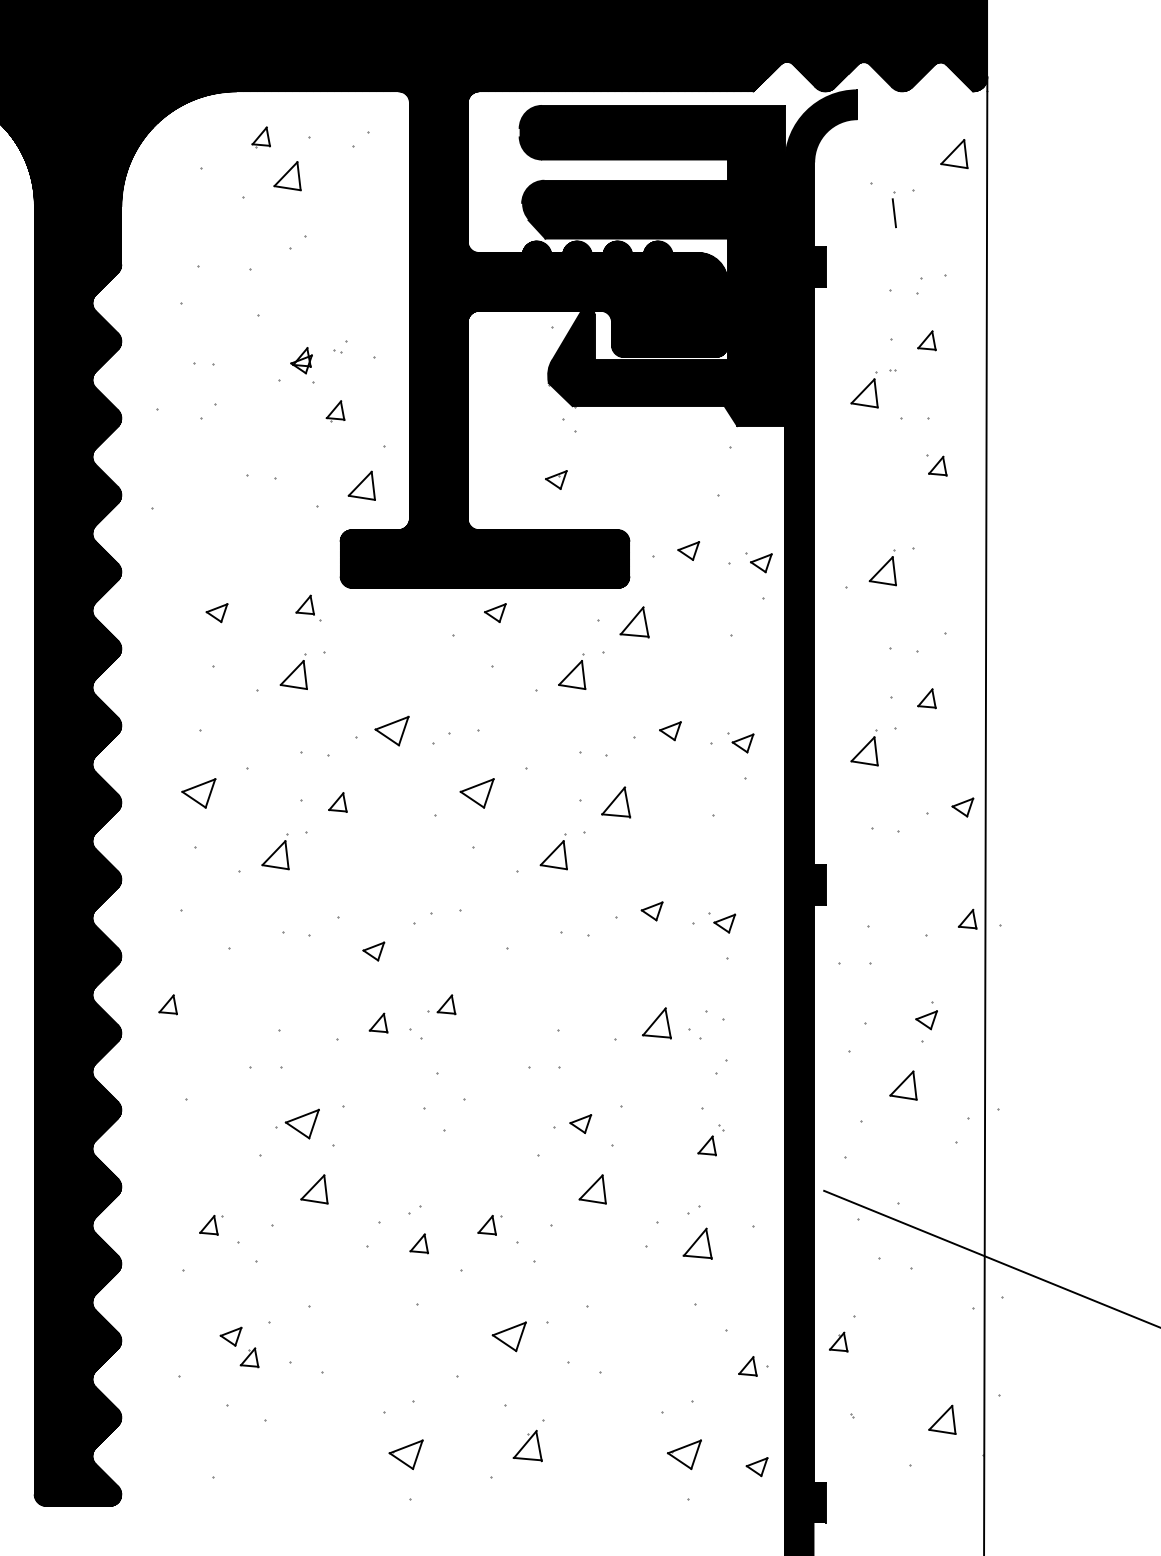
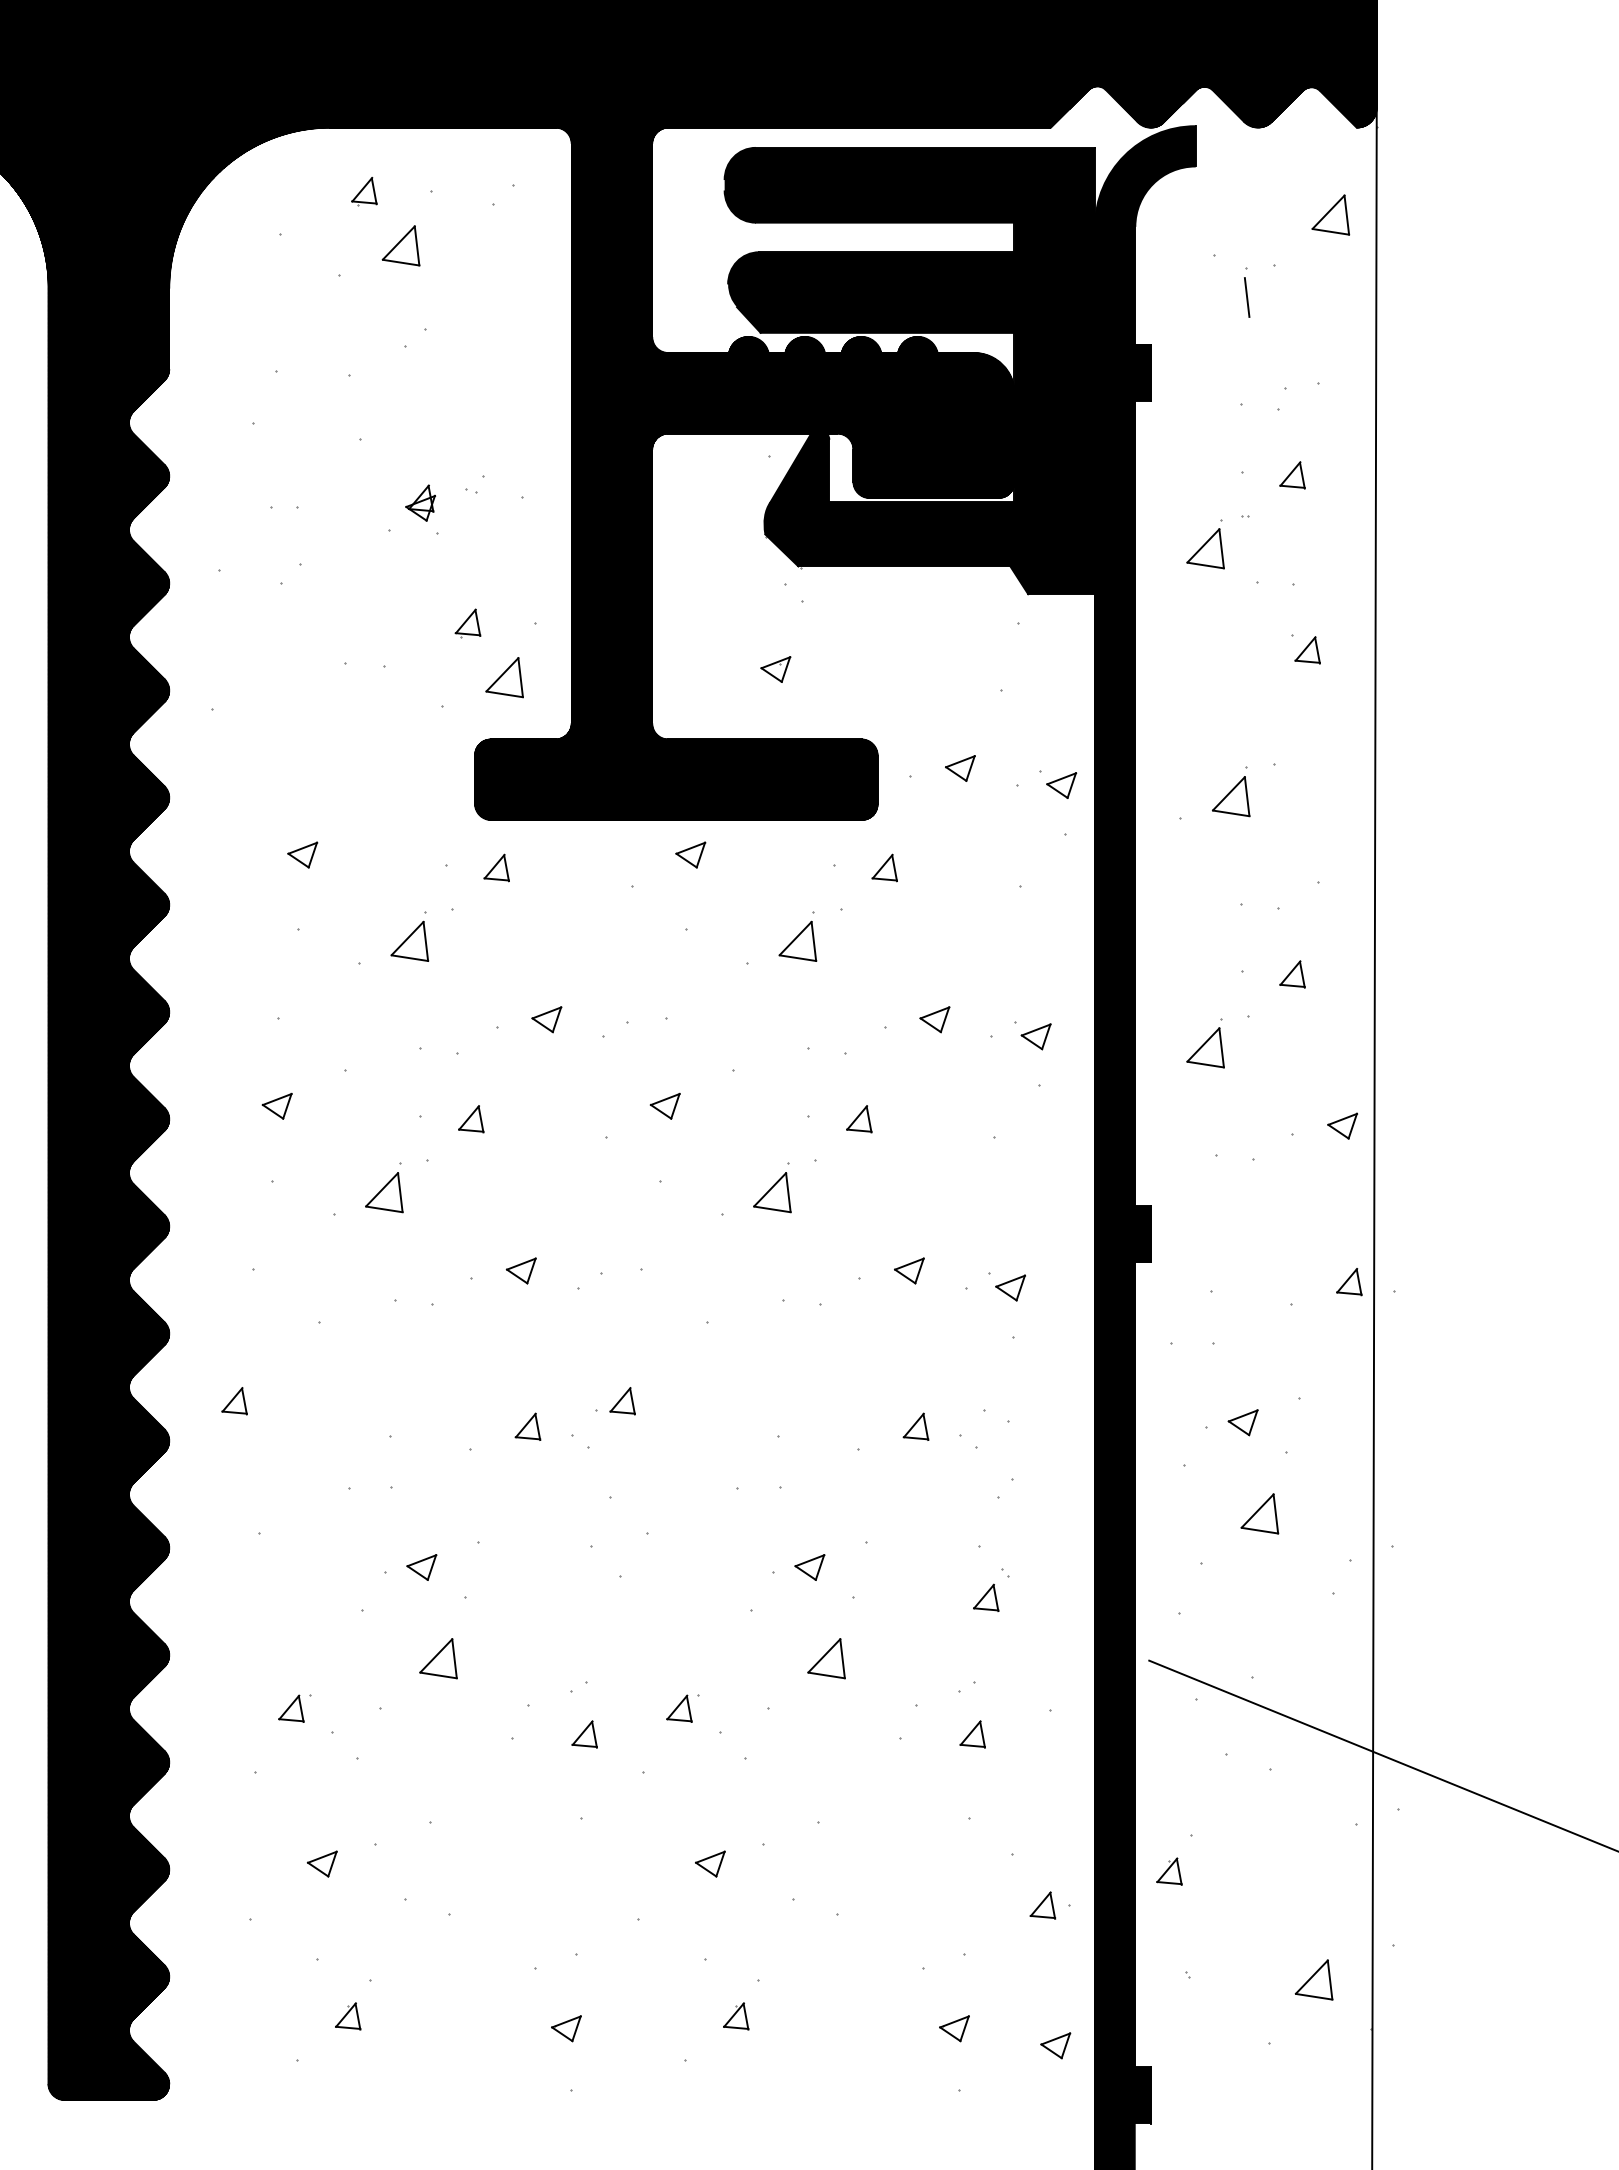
part: (335, 411) -> (467, 623), moved
part: (305, 604) -> (496, 867), moved
part: (634, 622) -> (884, 867), size x0.62
part: (391, 731) -> (546, 1019), size x0.62
part: (198, 792) -> (276, 1105), size x0.62
part: (476, 792) -> (664, 1105), size x0.62
part: (616, 802) -> (859, 1119), size x0.62
part: (373, 951) -> (520, 1270), moved
part: (926, 1020) -> (1242, 1422), moved
part: (656, 1022) -> (915, 1426), size x0.62
part: (302, 1124) -> (421, 1567), size x0.62
part: (697, 1243) -> (972, 1734), size x0.62
part: (509, 1336) -> (710, 1863), size x0.62
part: (249, 1357) -> (348, 2016), moved
part: (528, 1446) -> (736, 2016), size x0.62
part: (406, 1454) -> (566, 2028), size x0.62
part: (684, 1454) -> (954, 2028), size x0.62

